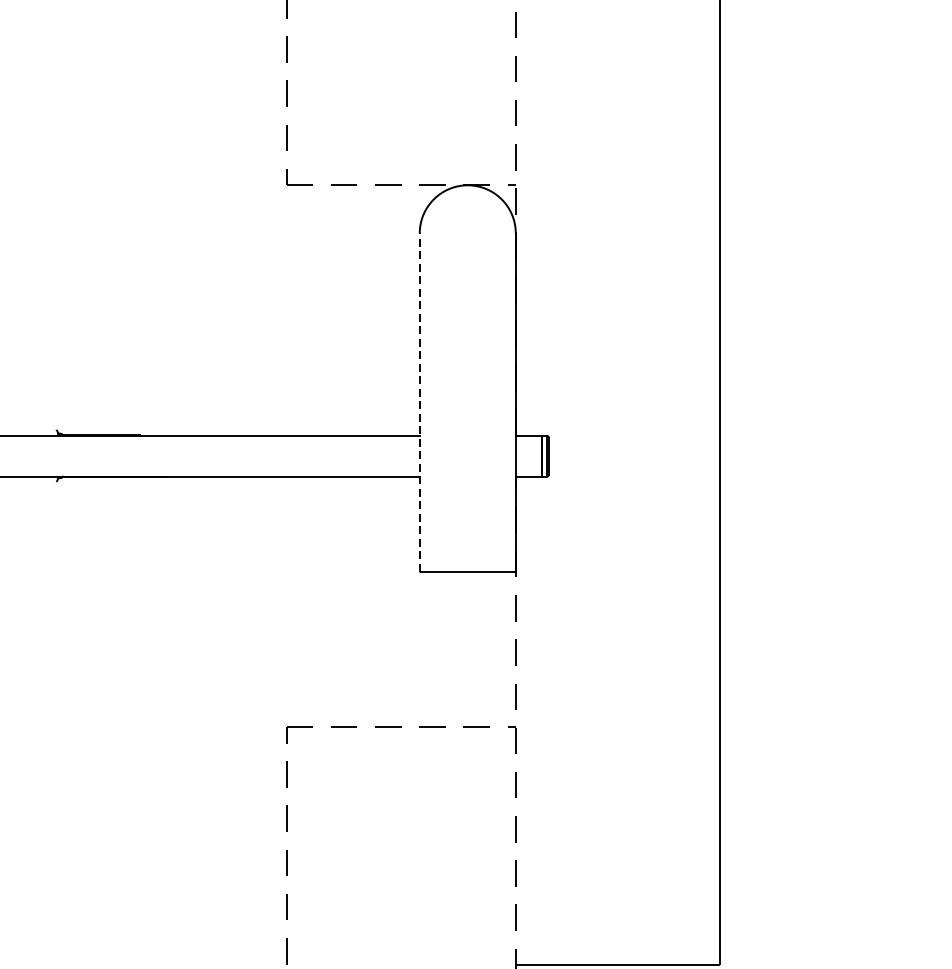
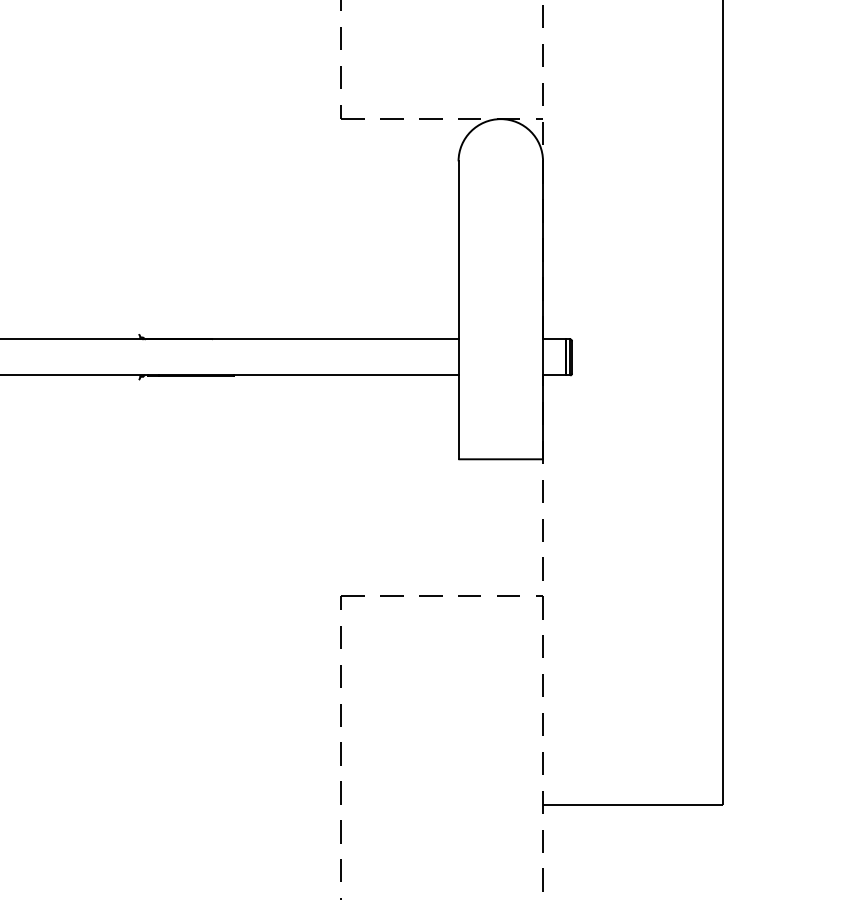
line: (419, 402) -> (458, 310), dashed -> solid

